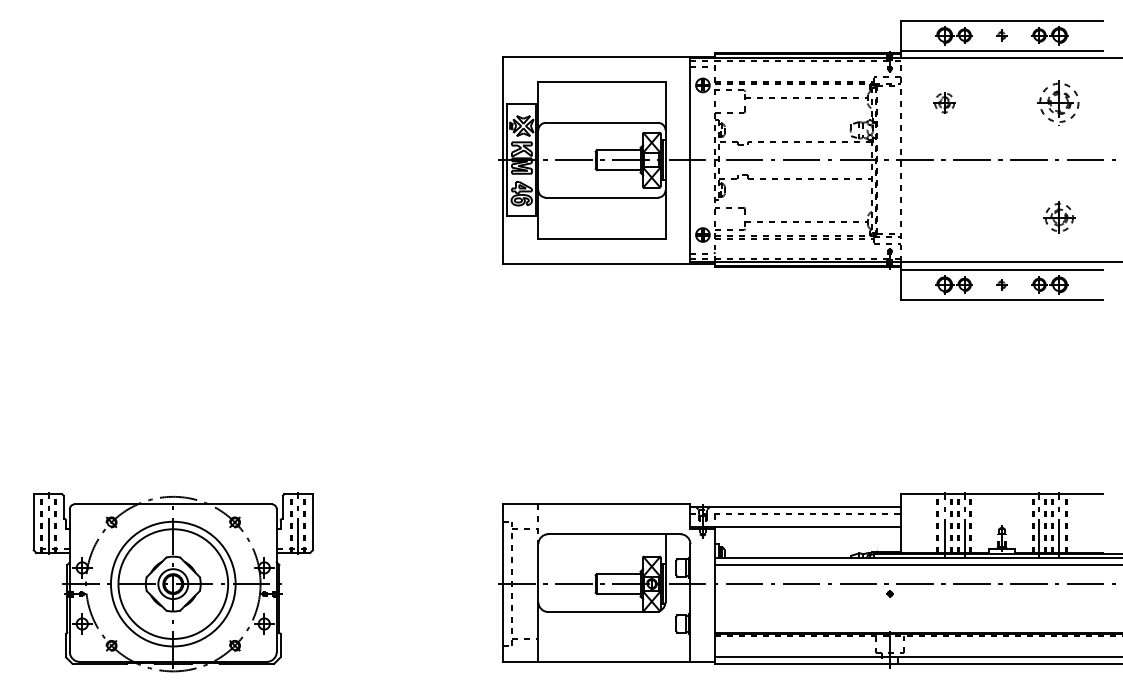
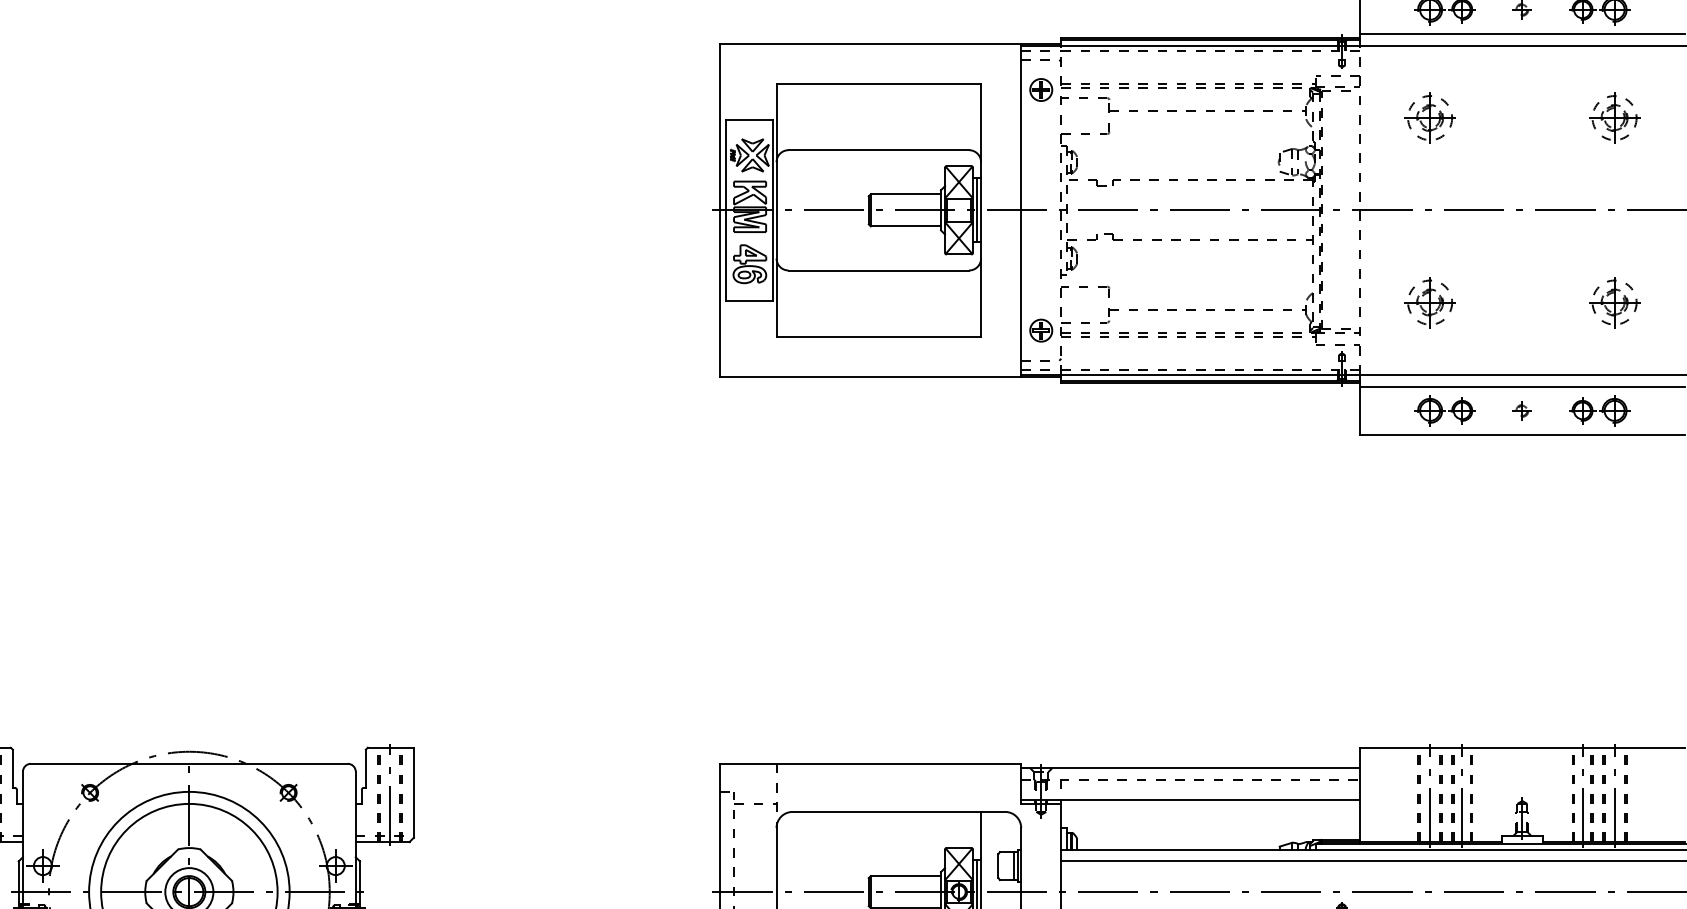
part: (944, 102) -> (1429, 117), size x1.43
part: (1059, 102) -> (1614, 117), size x0.71
part: (944, 217) -> (1429, 302), added

